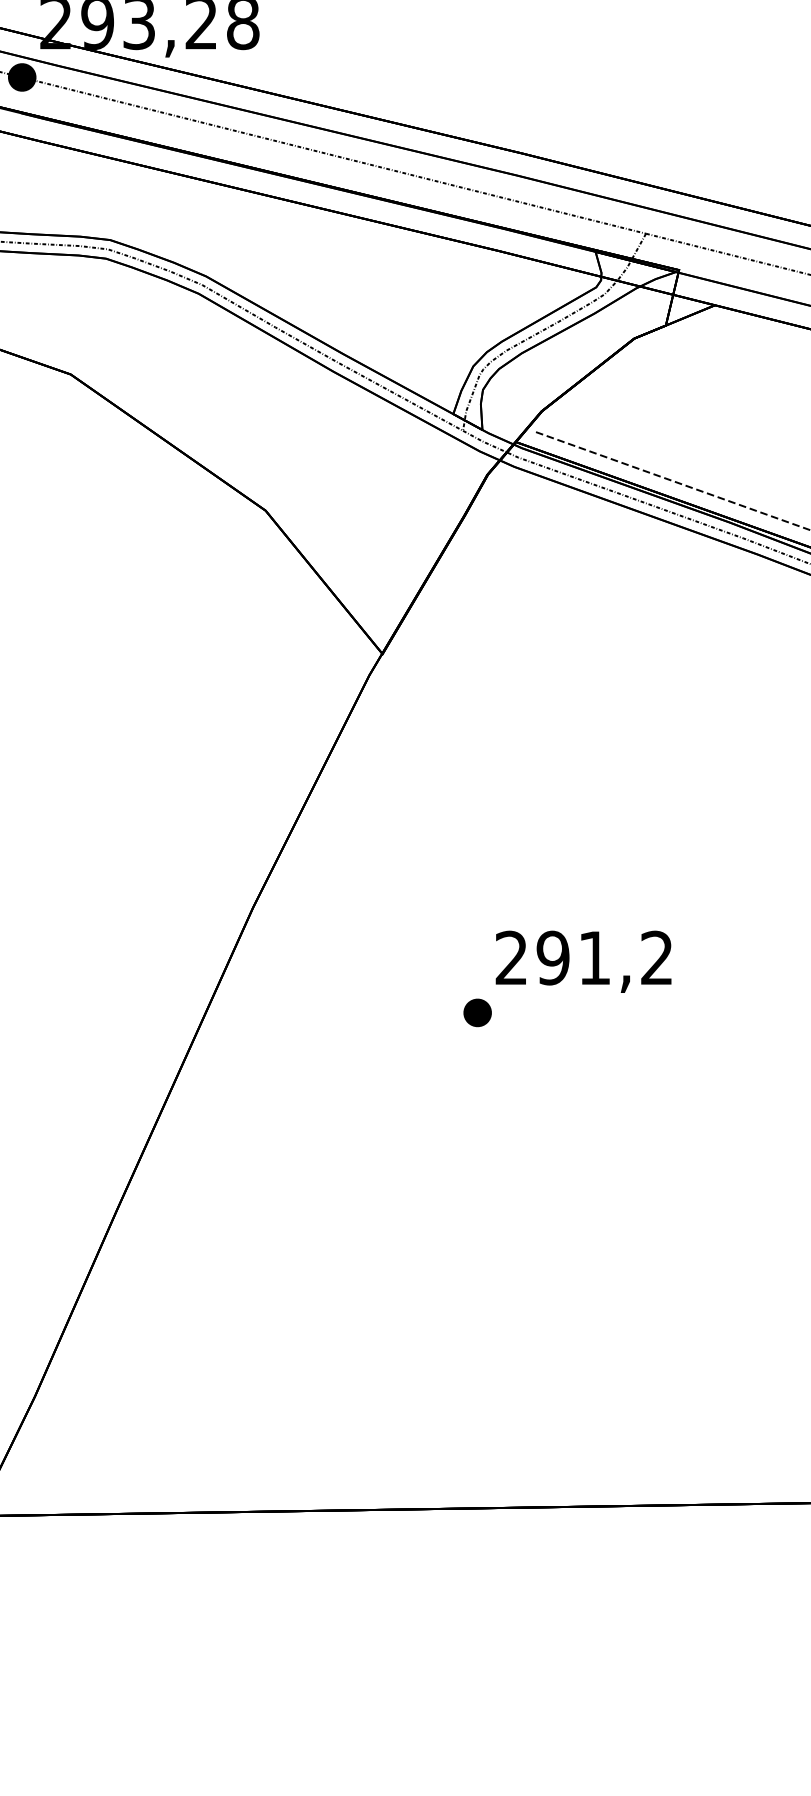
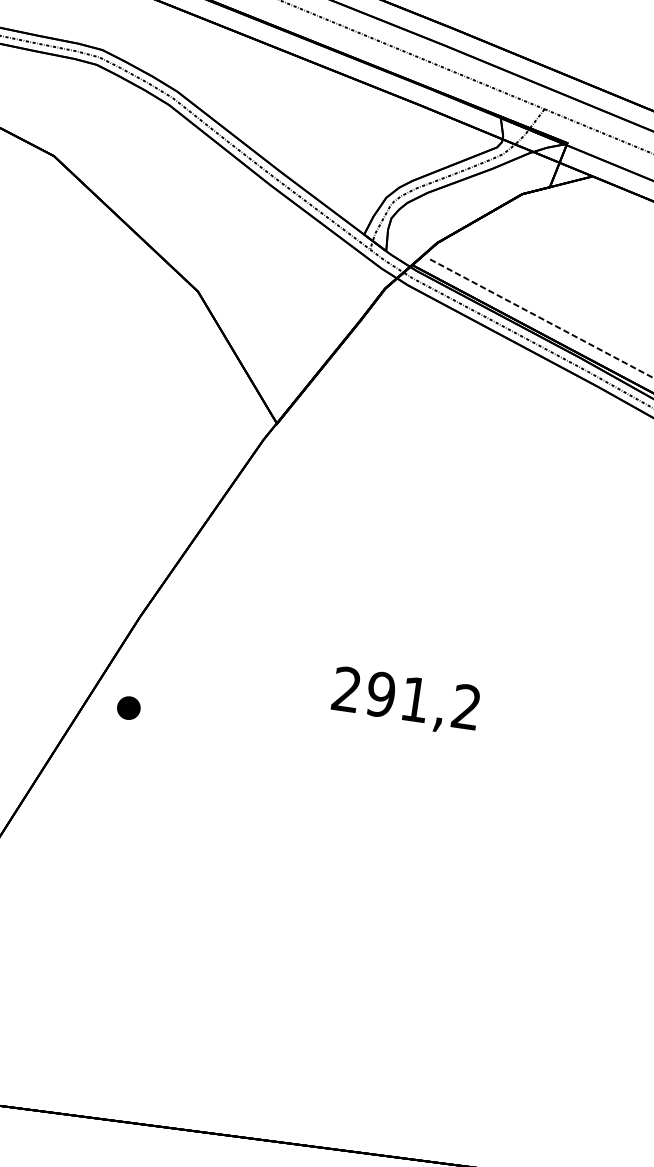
part: (477, 1012) -> (128, 707), moved

